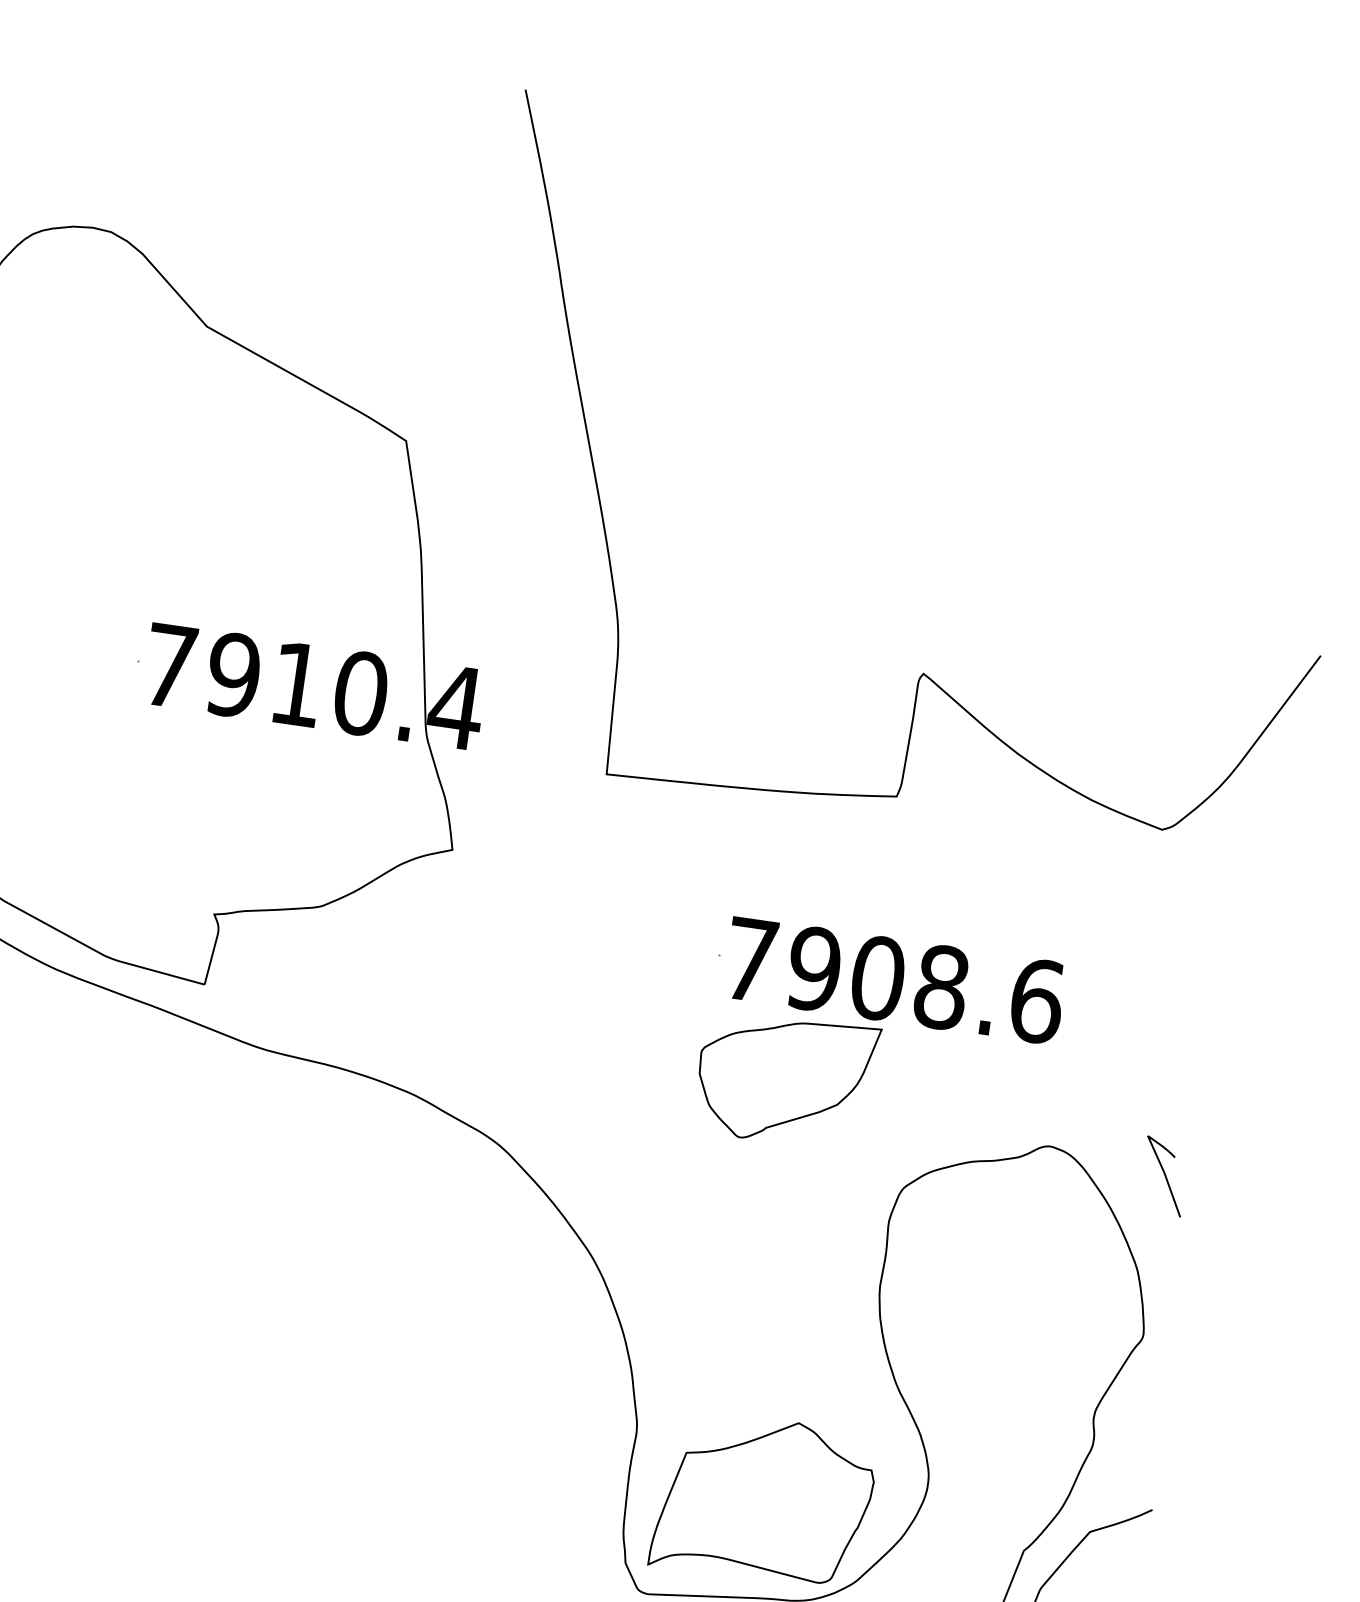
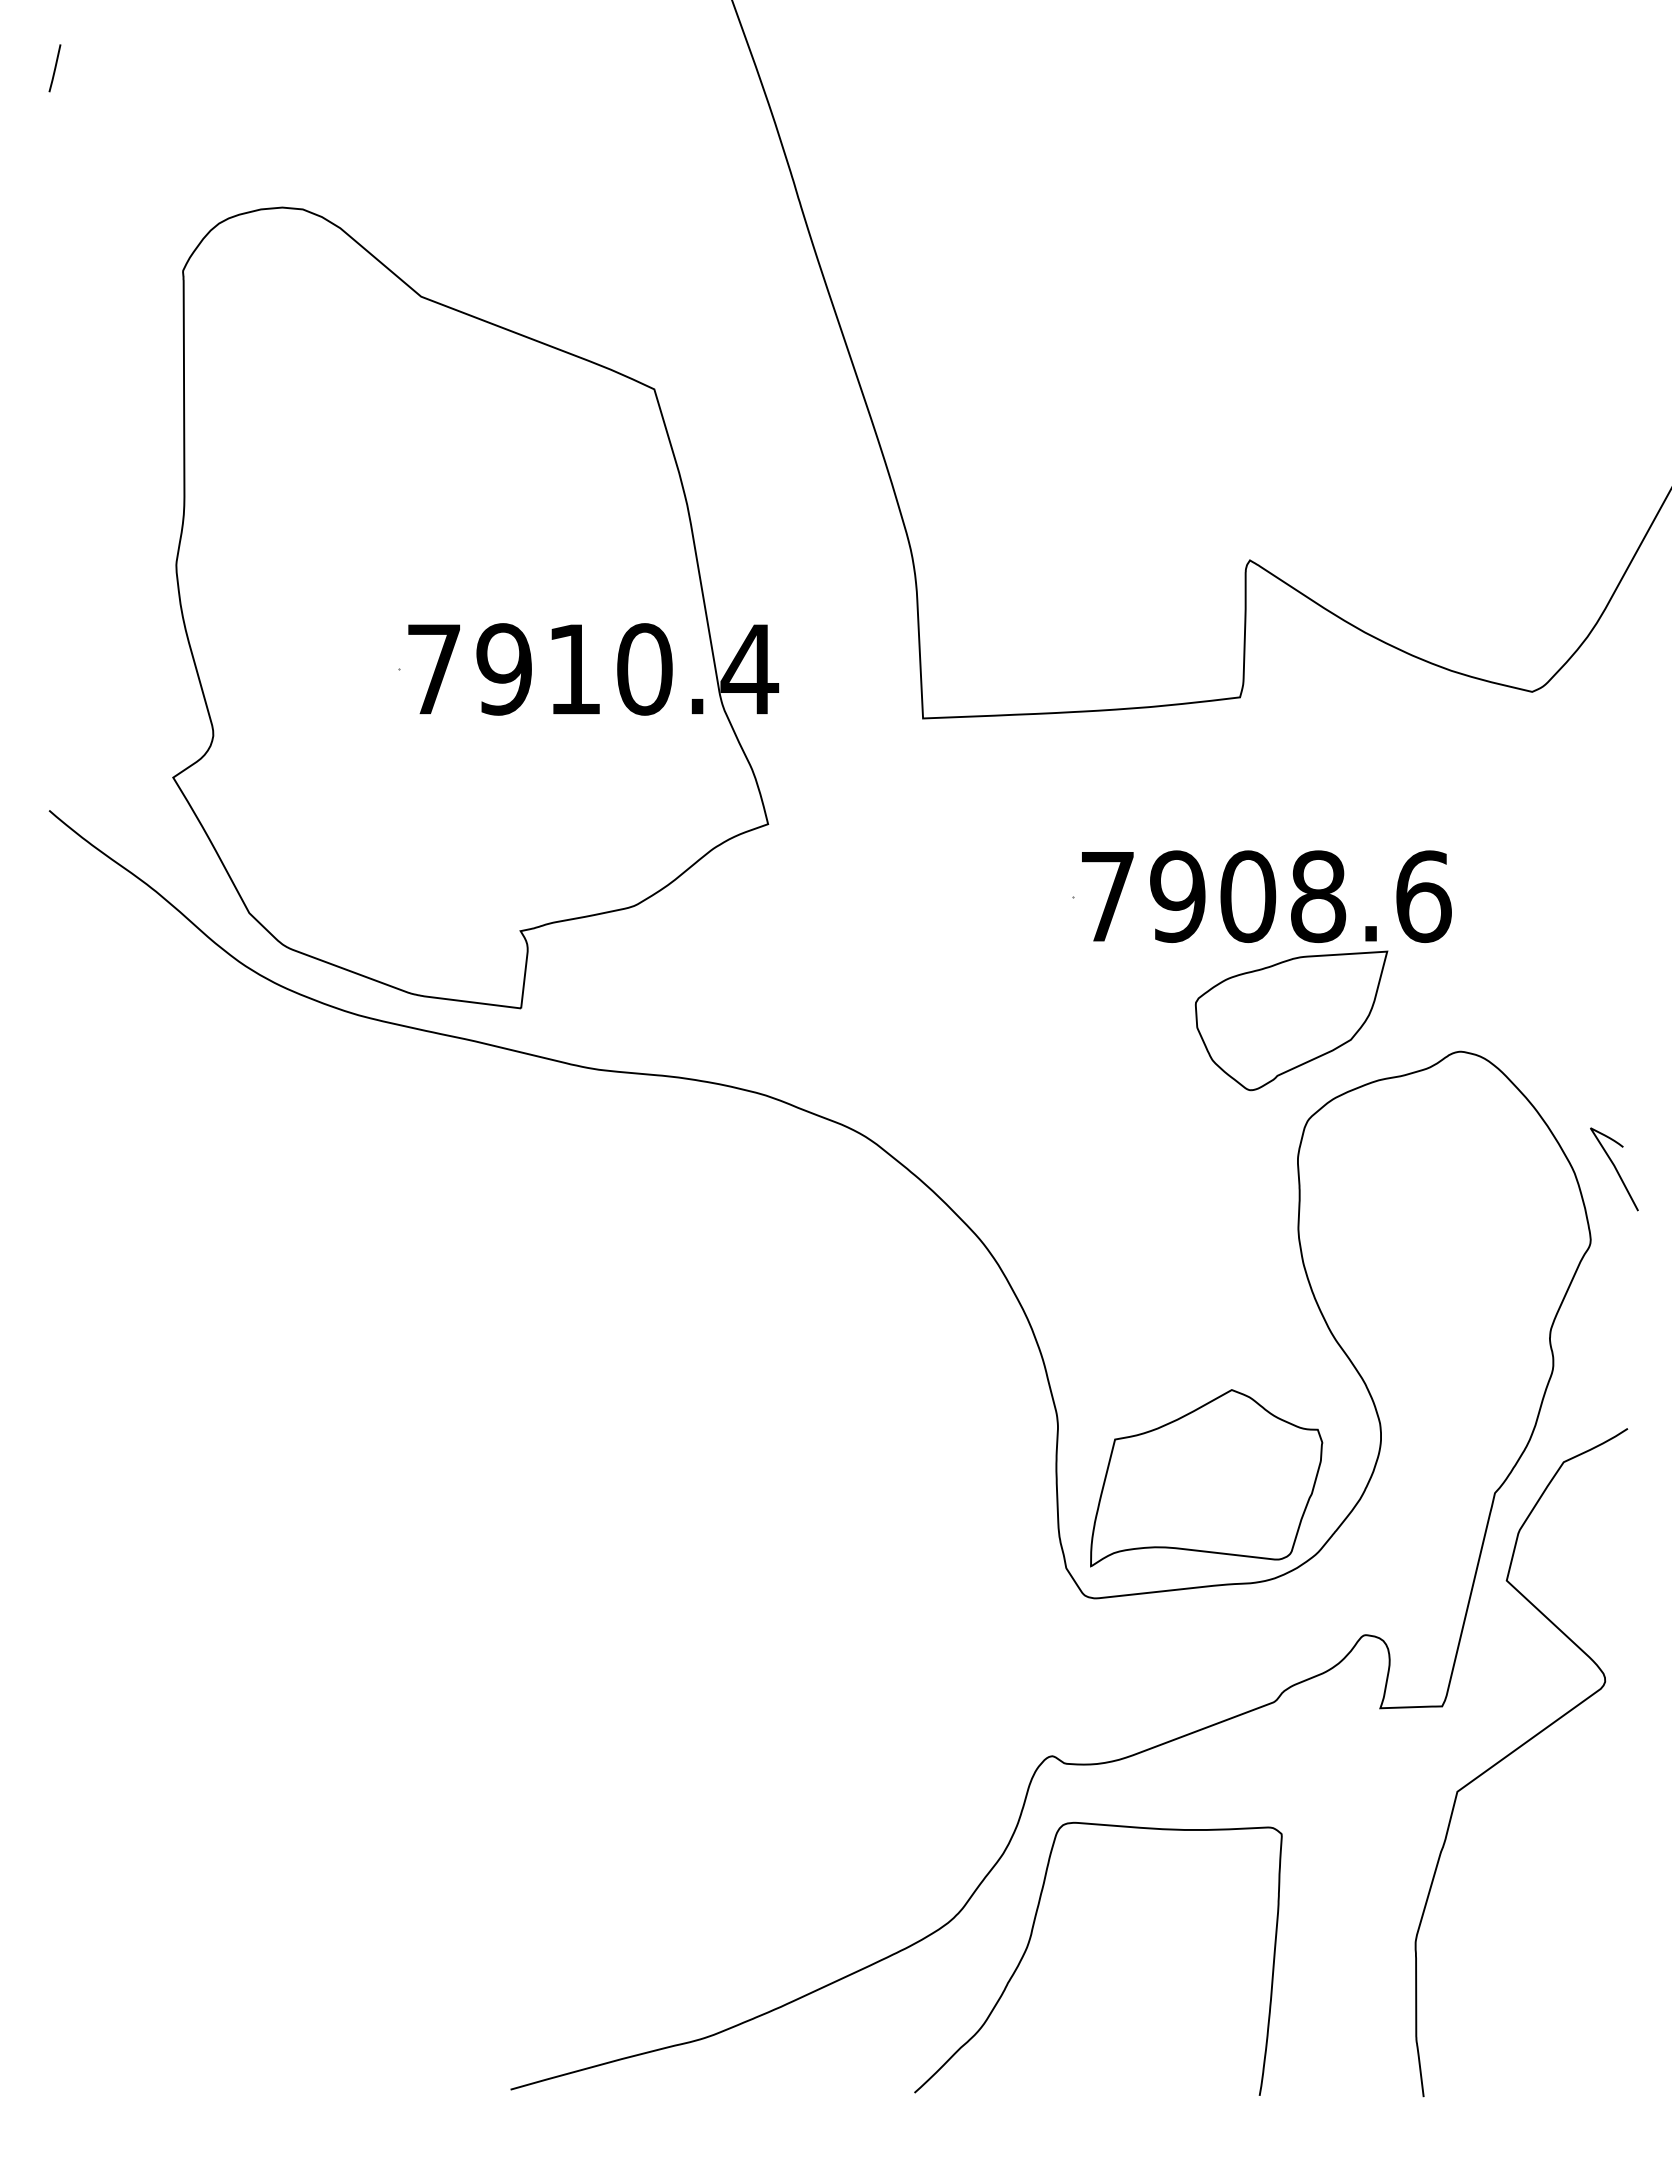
part: (786, 1079) -> (1291, 1020), moved
curve: (1164, 1175) -> (1614, 1168), moved

